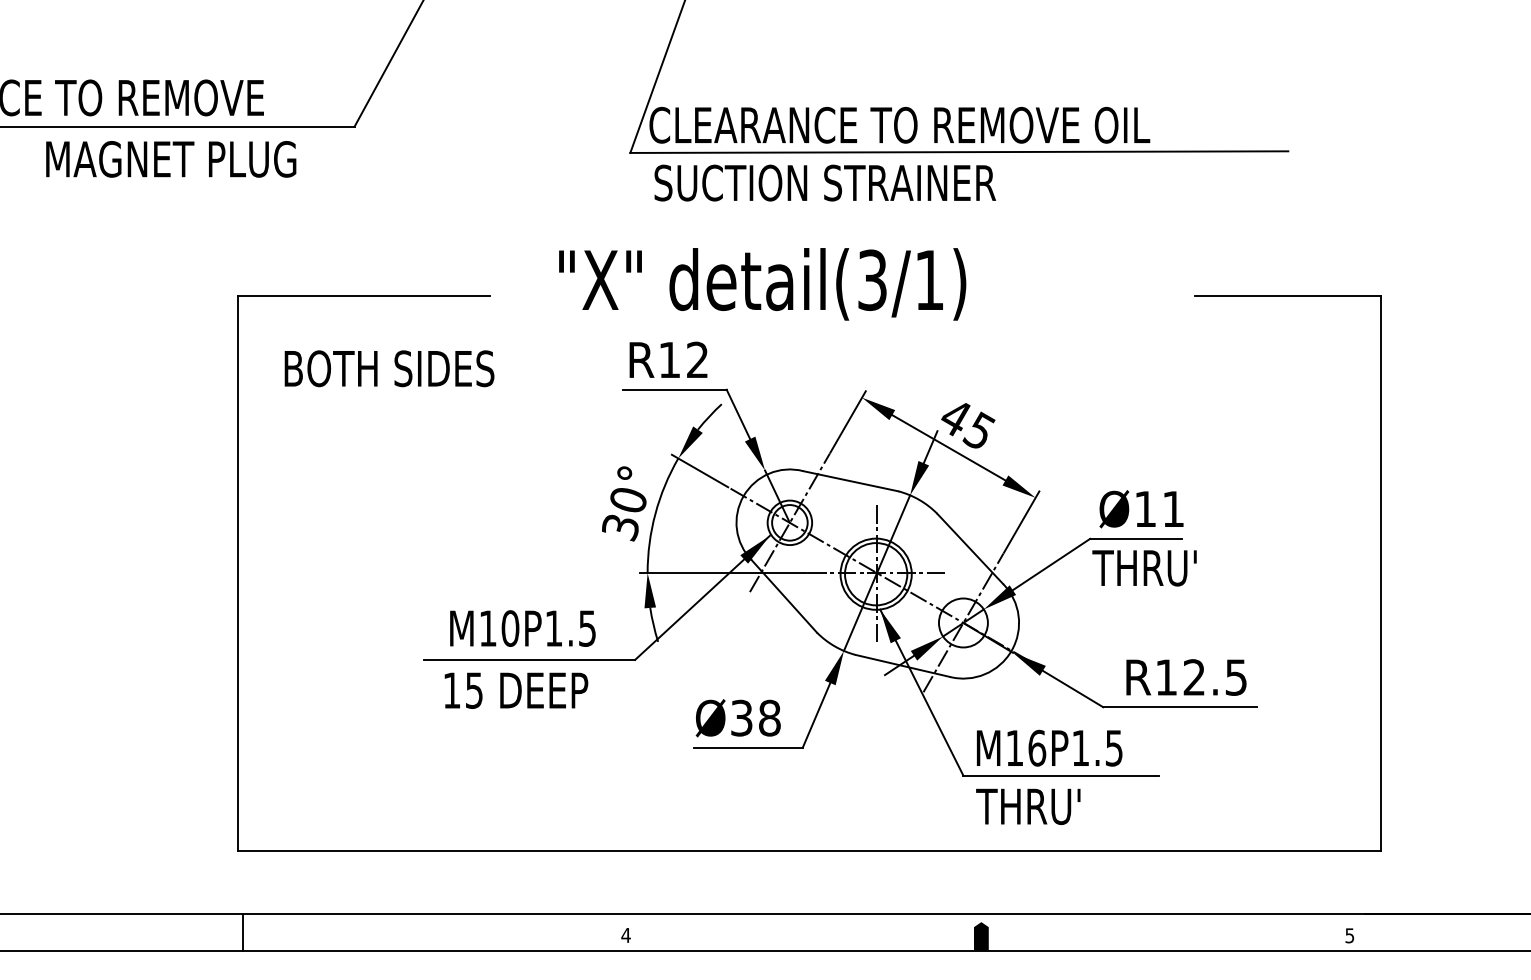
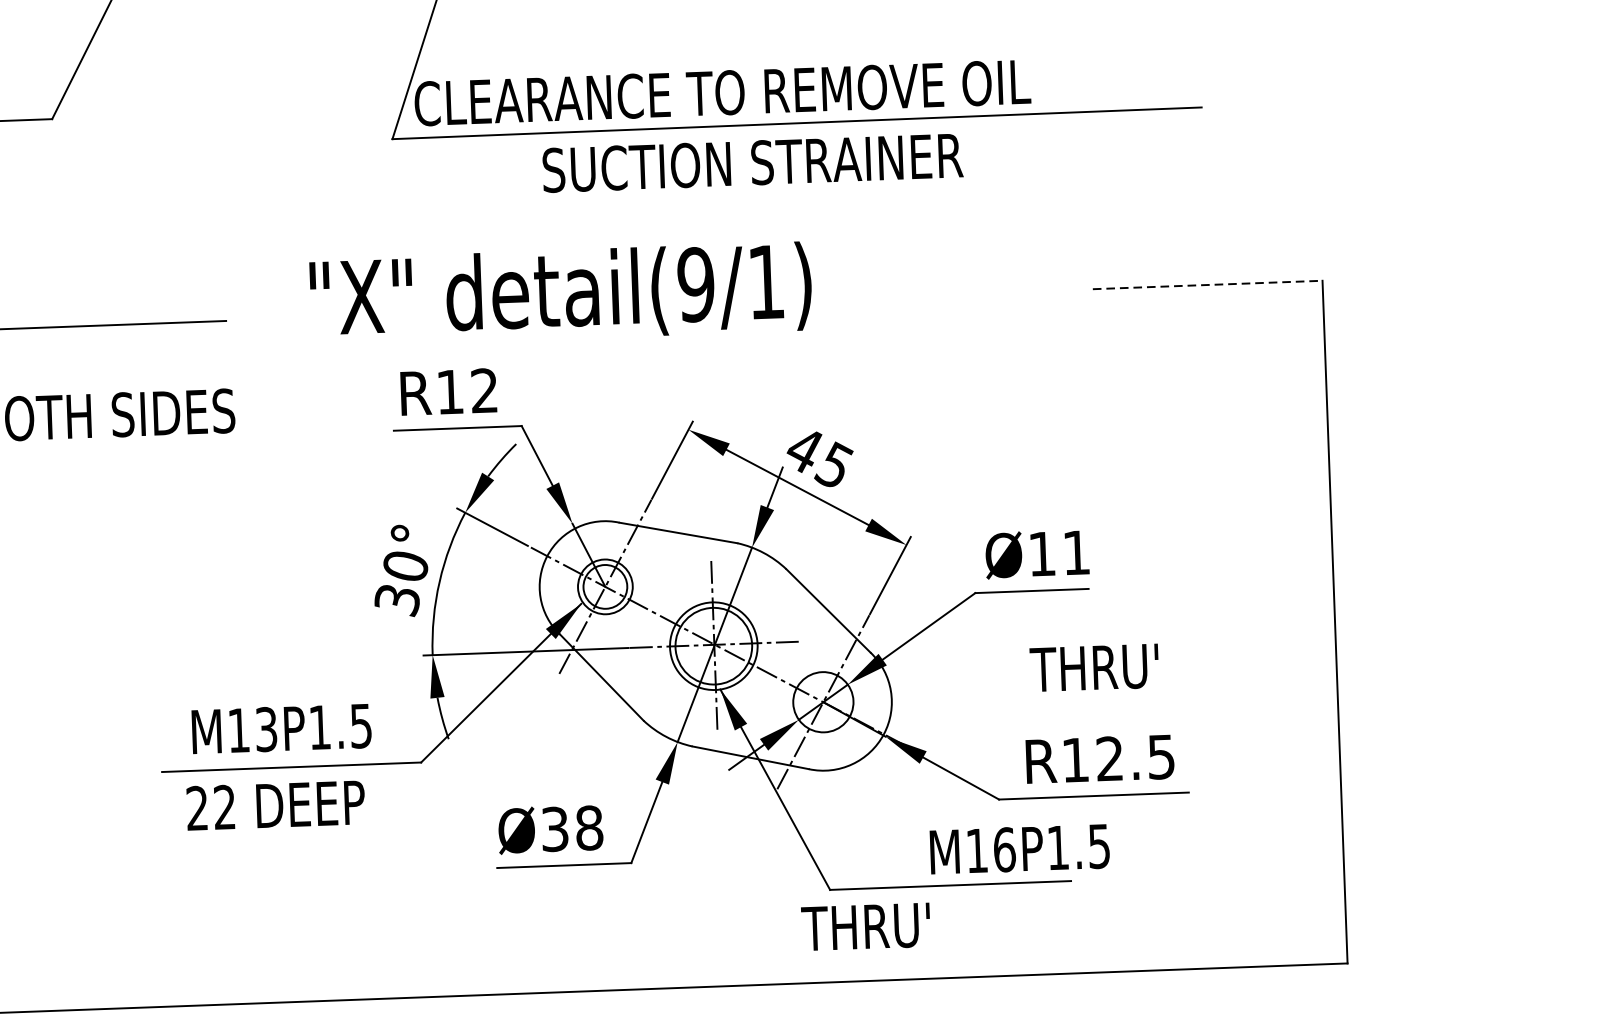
text: (824, 182) -> (751, 162), moved
text: (872, 279) -> (696, 283), detail(3/1) -> detail(9/1)
line: (1288, 295) -> (1208, 284), solid -> dashed
text: (1144, 568) -> (1094, 668), moved
text: (510, 628) -> (266, 729), M10P1.5 -> M13P1.5
text: (462, 690) -> (210, 807), 15 -> 22
text: (1049, 747) -> (1019, 848), moved
text: (1028, 806) -> (866, 926), moved

